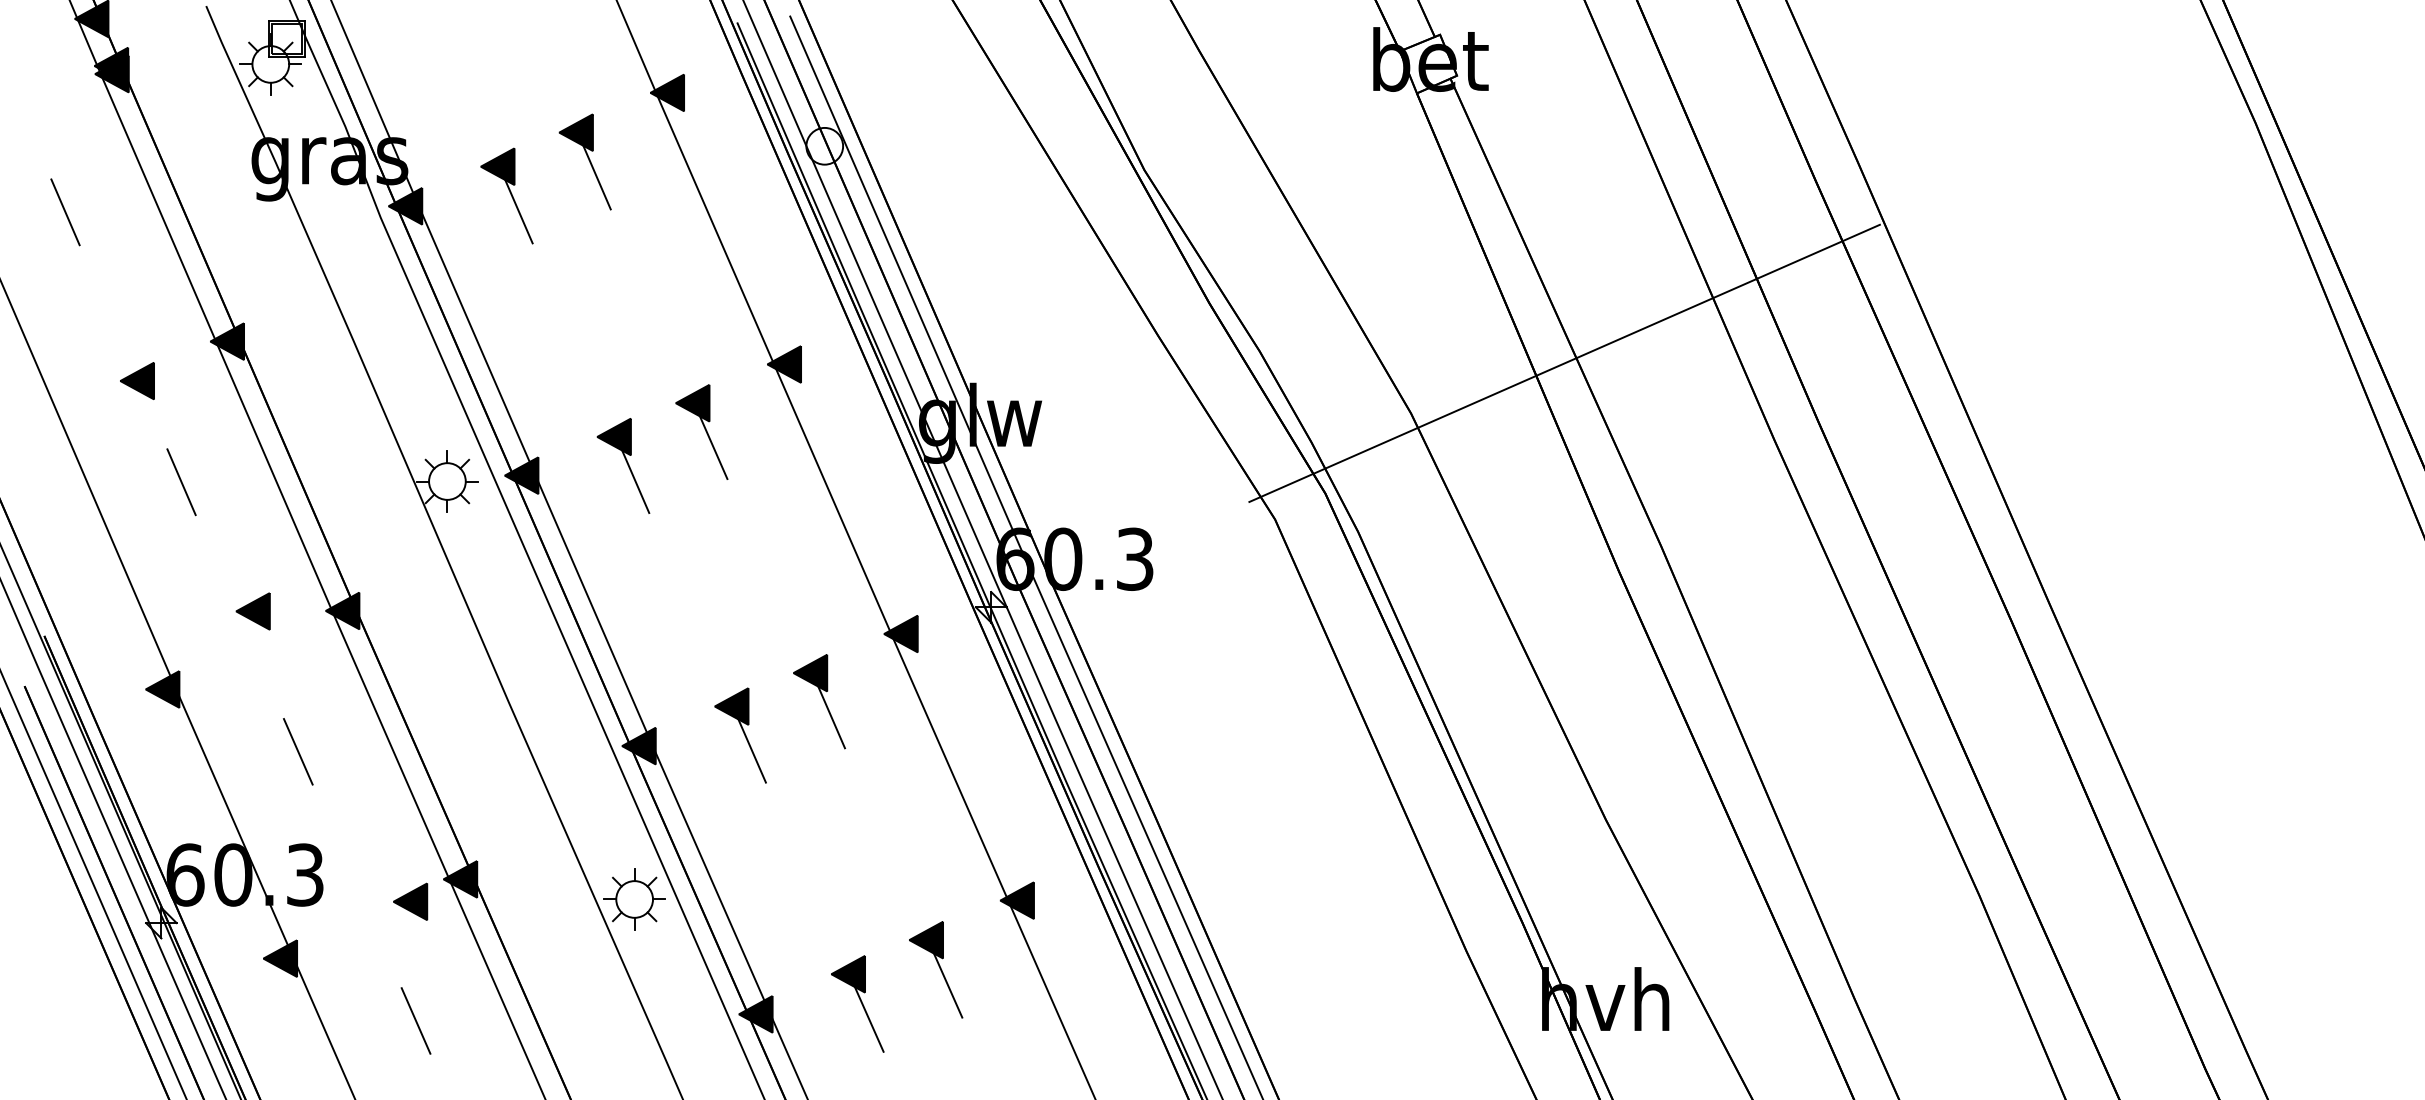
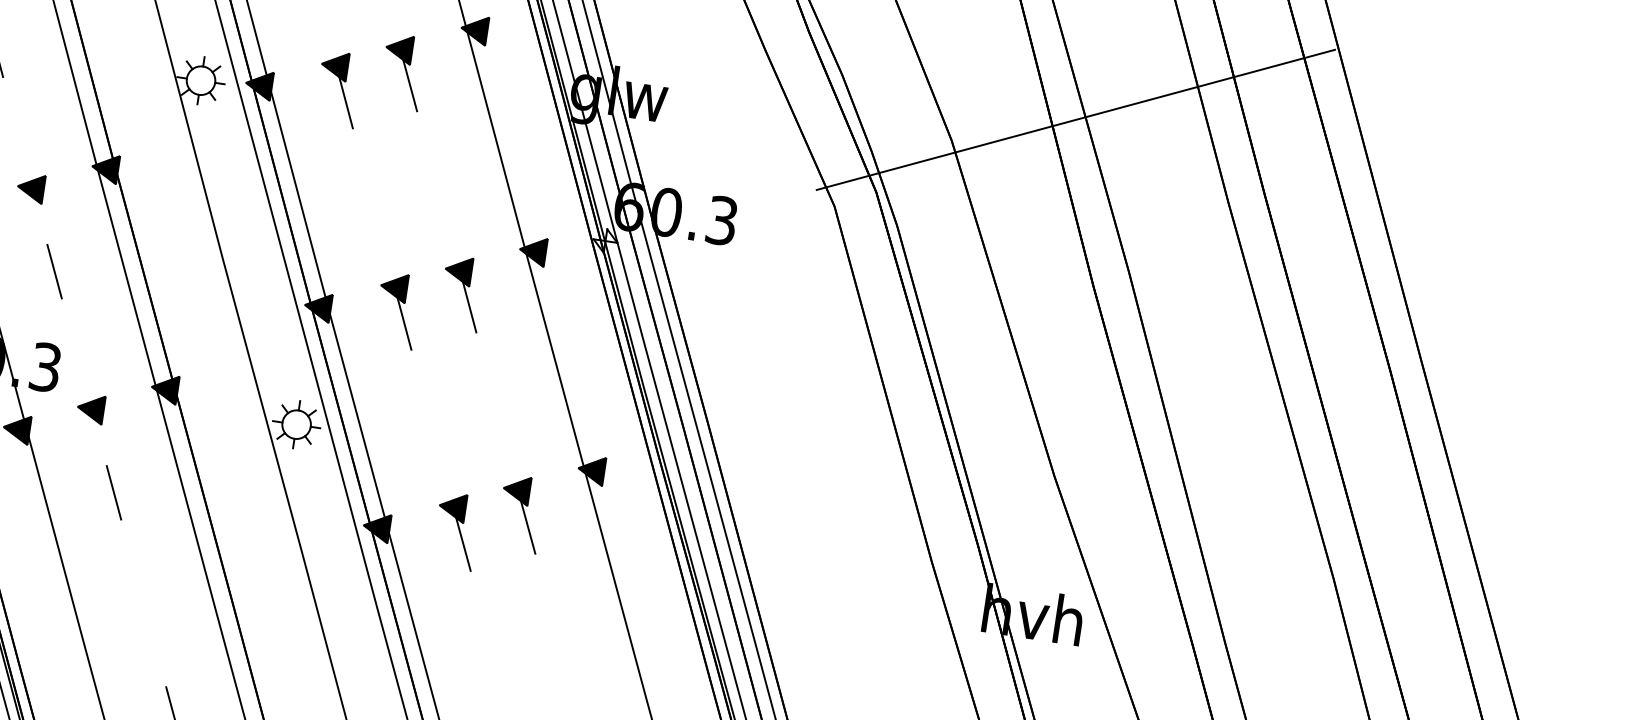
part: (252, 611) -> (30, 188), moved
part: (410, 901) -> (90, 408), moved

